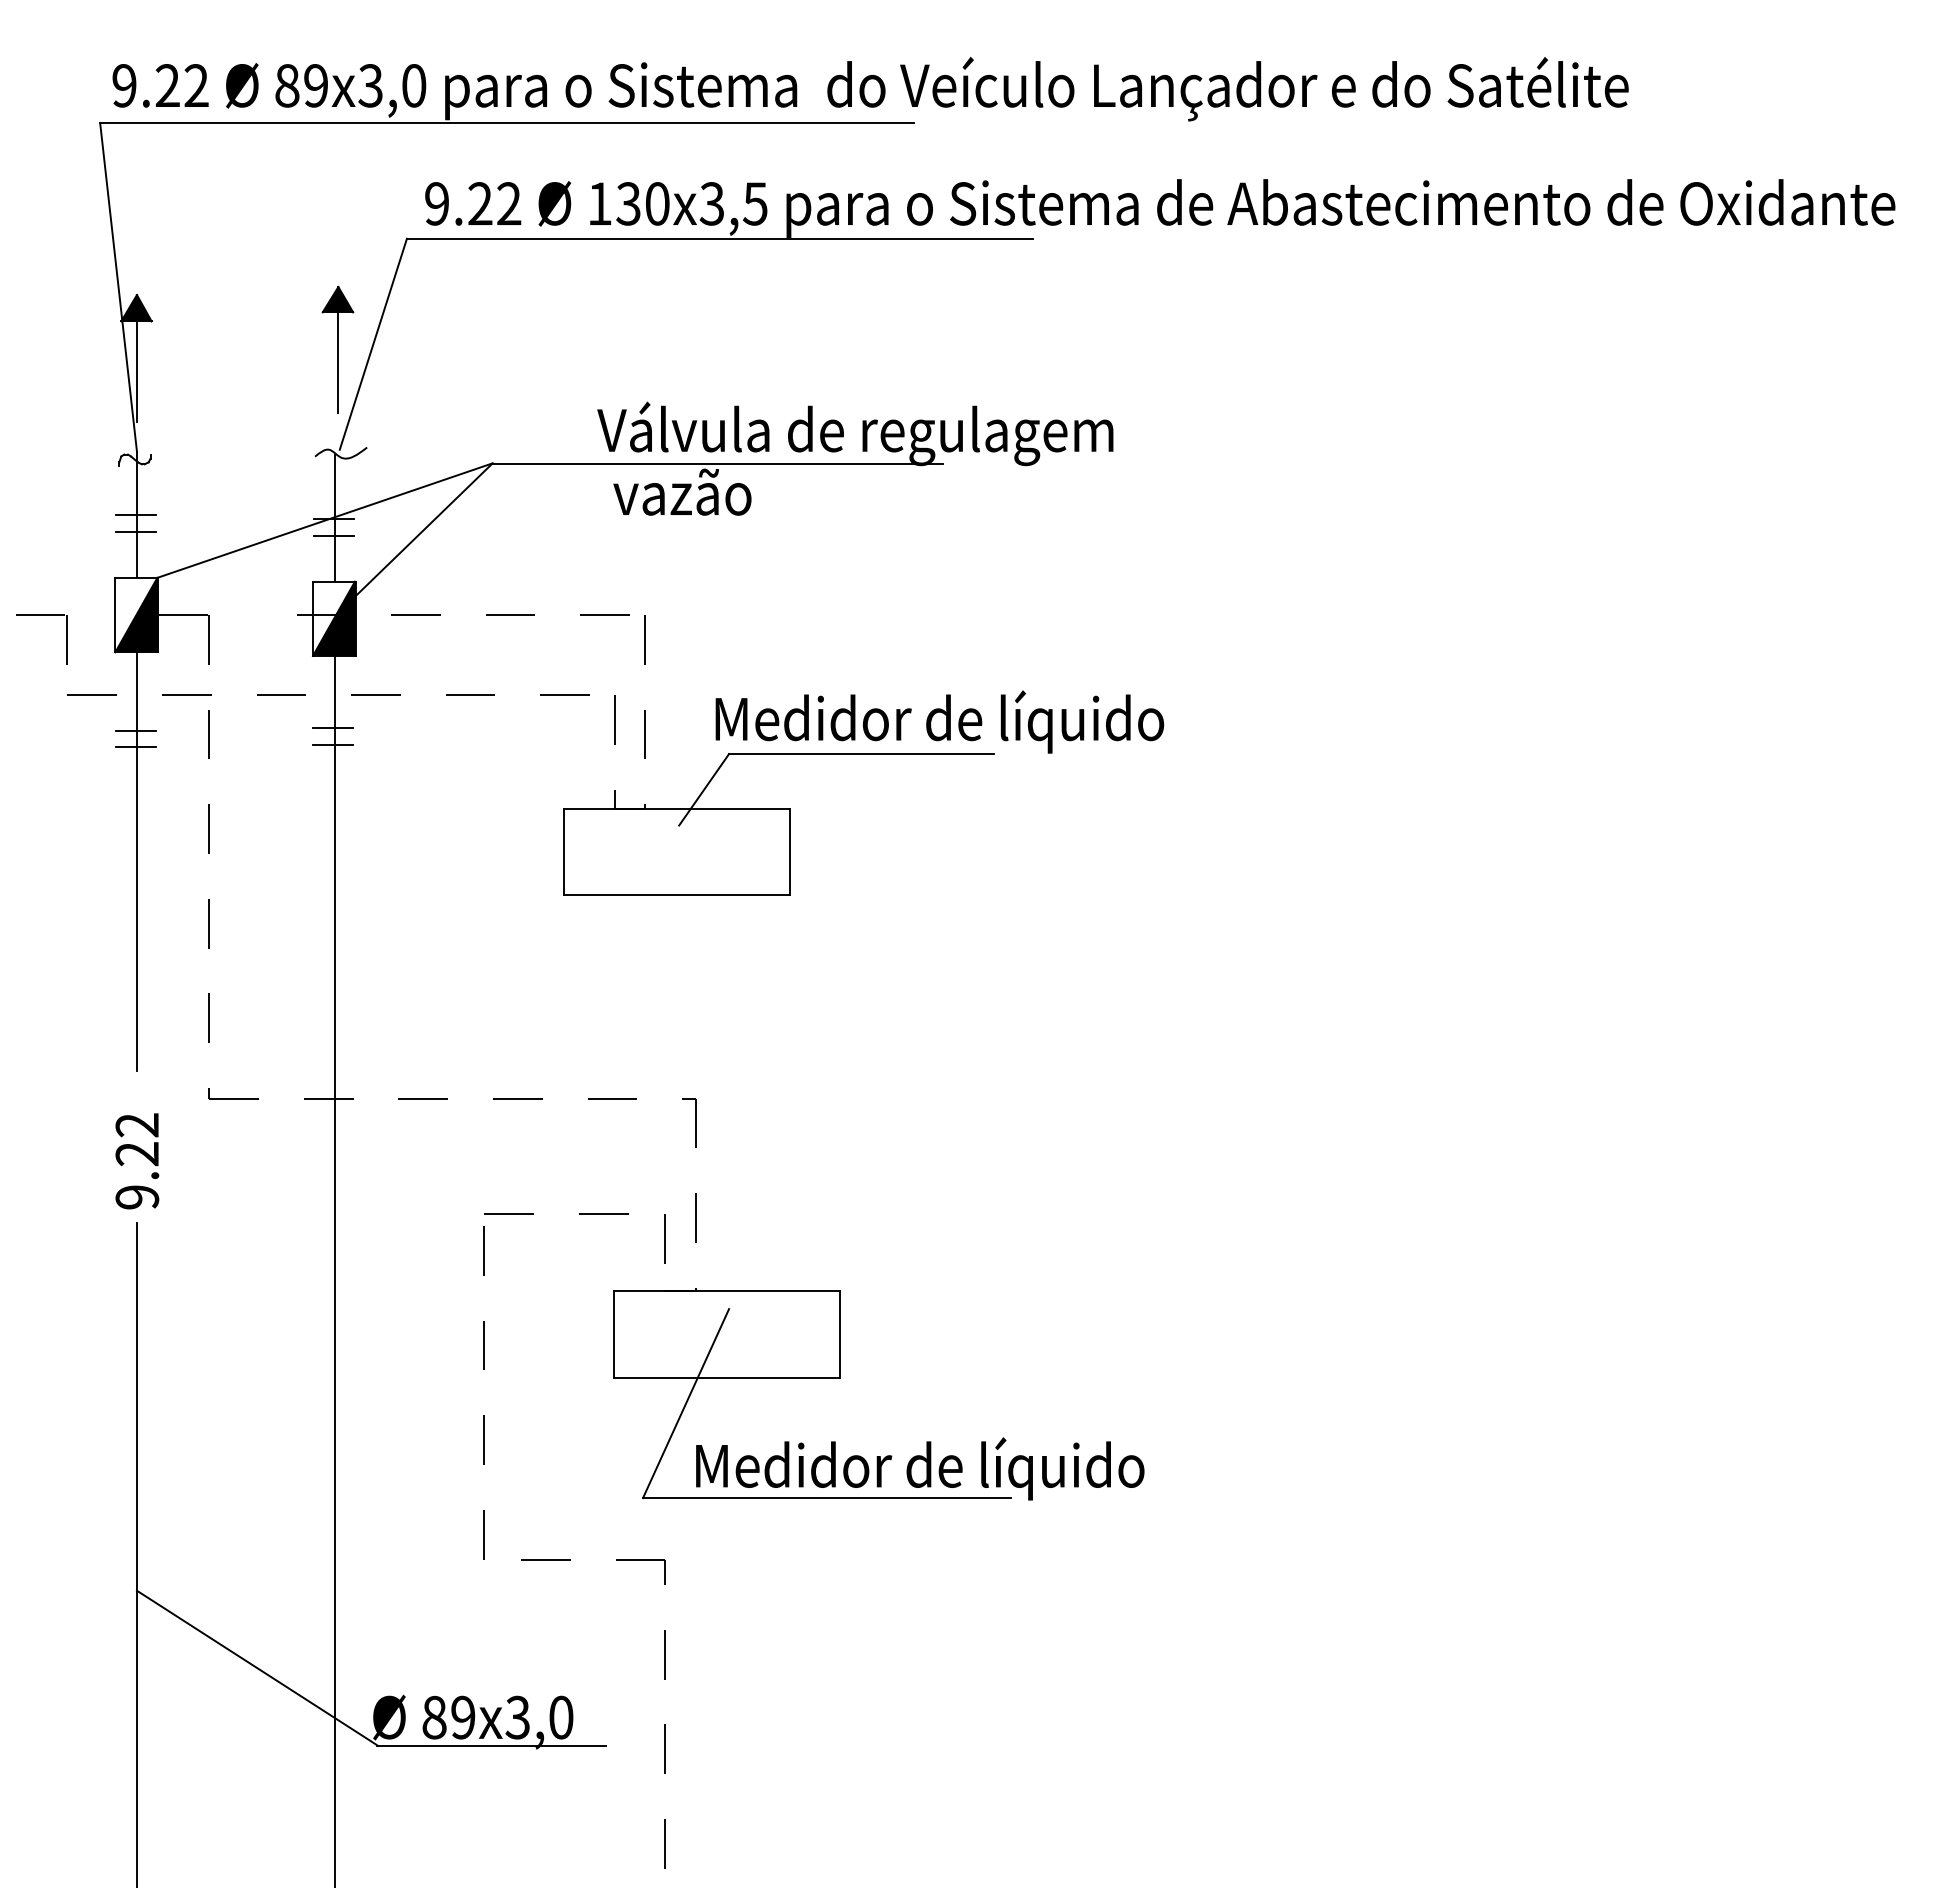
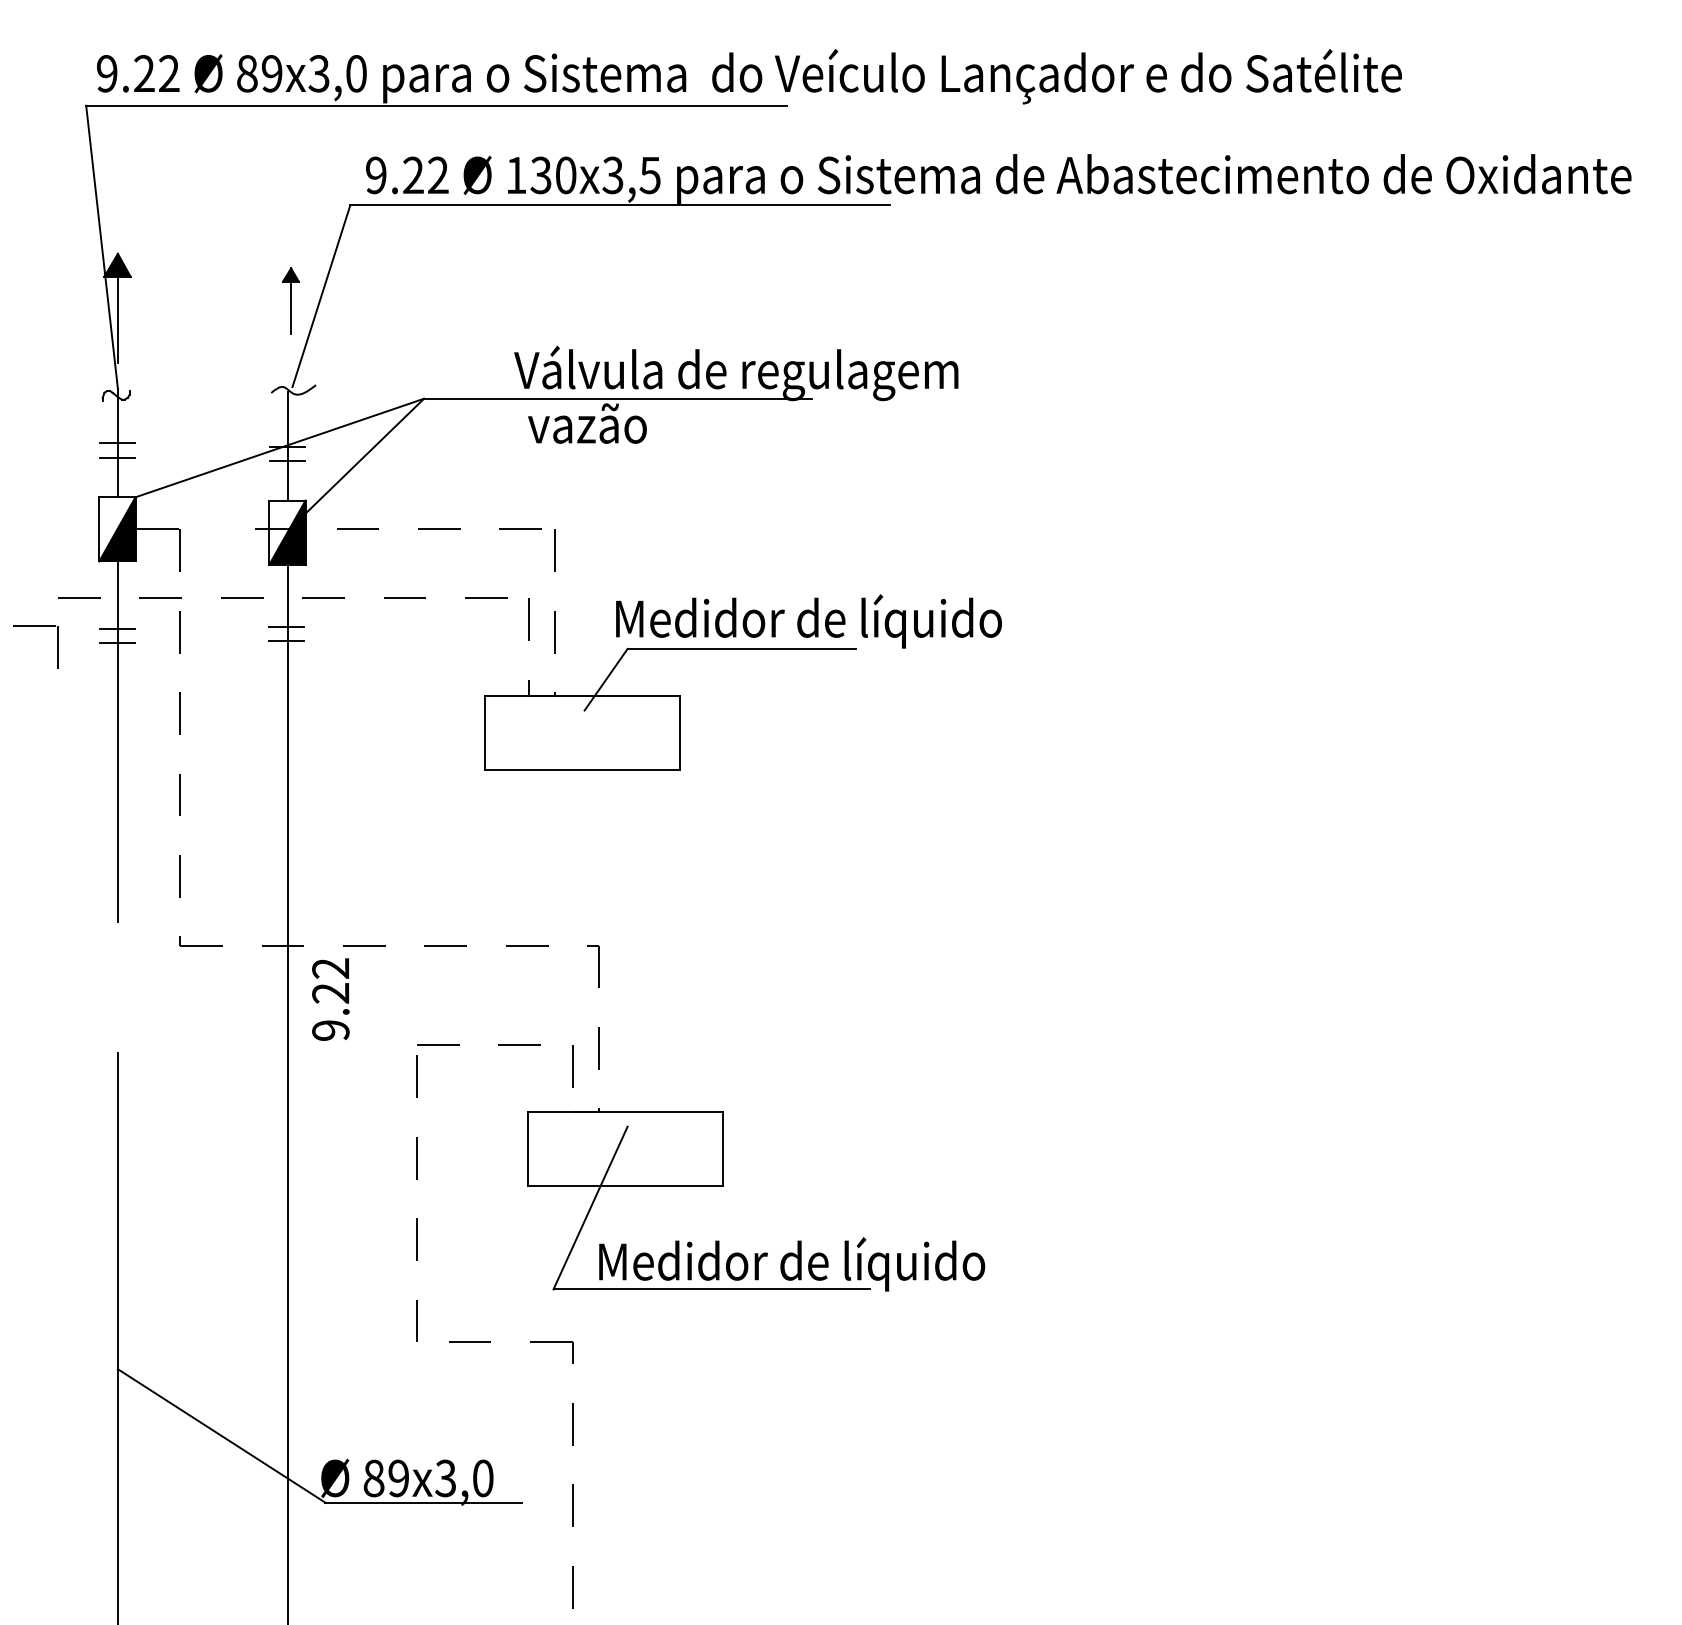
part: (337, 349) -> (290, 300), size x0.6
part: (41, 615) -> (35, 626), moved
text: (137, 1161) -> (330, 999), moved

